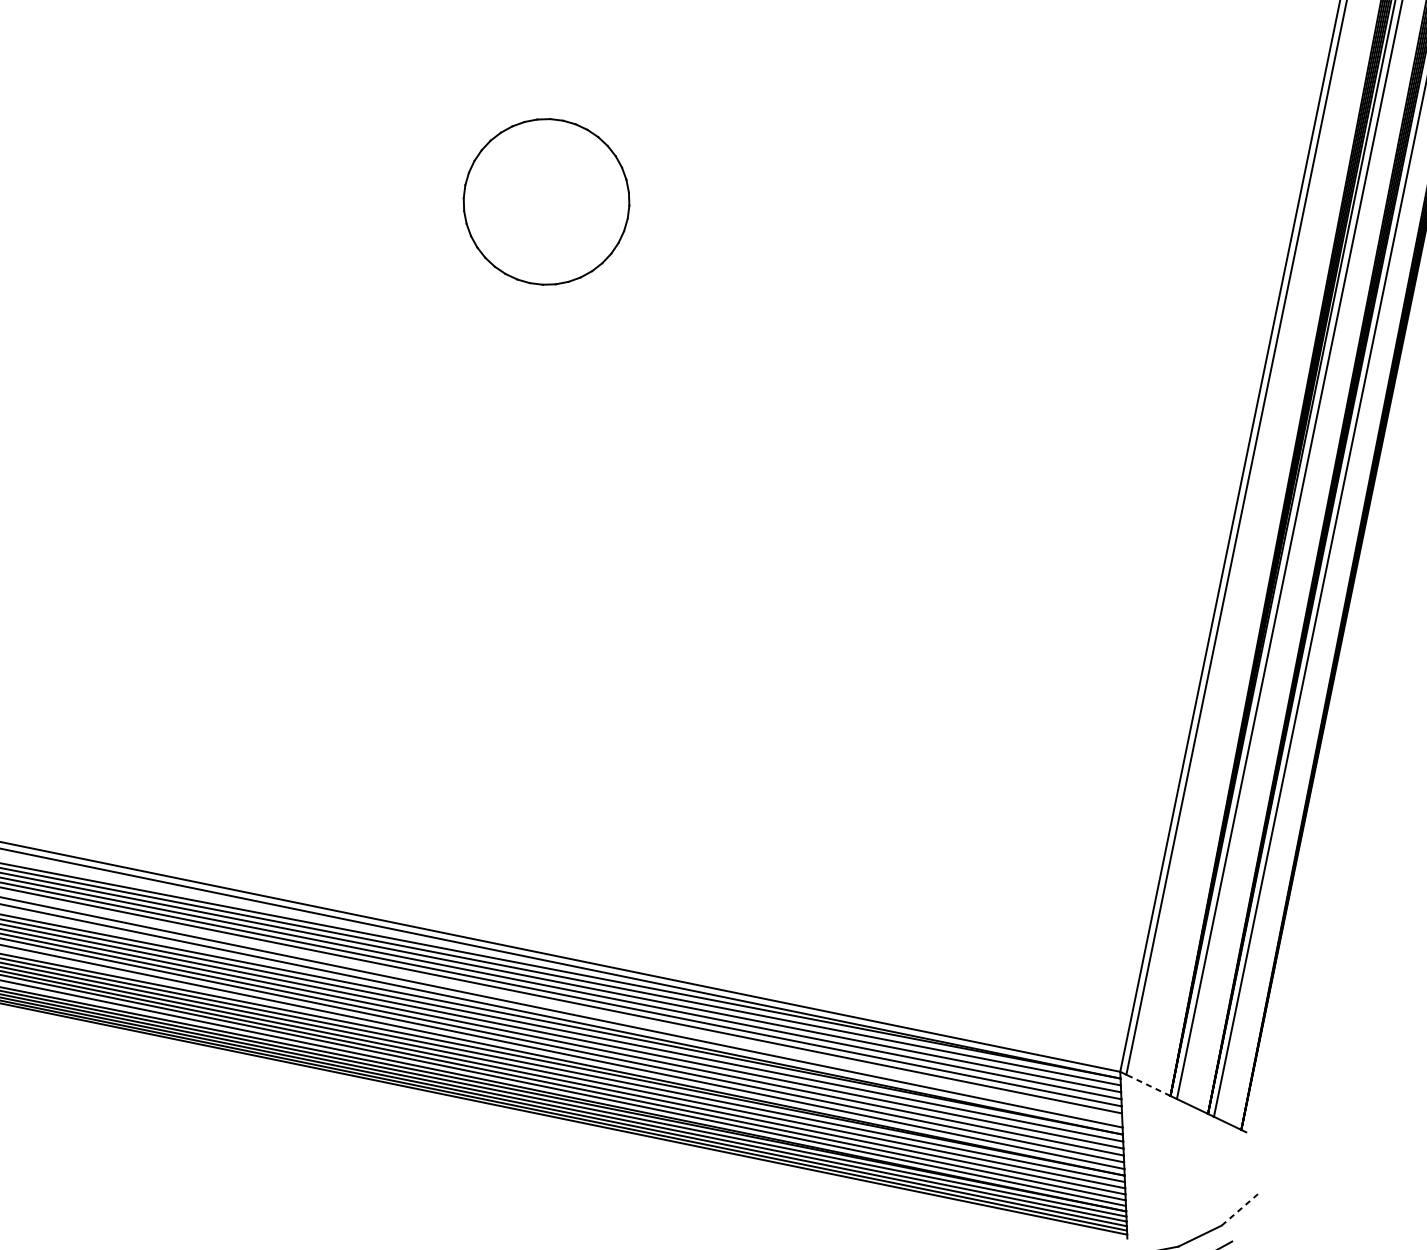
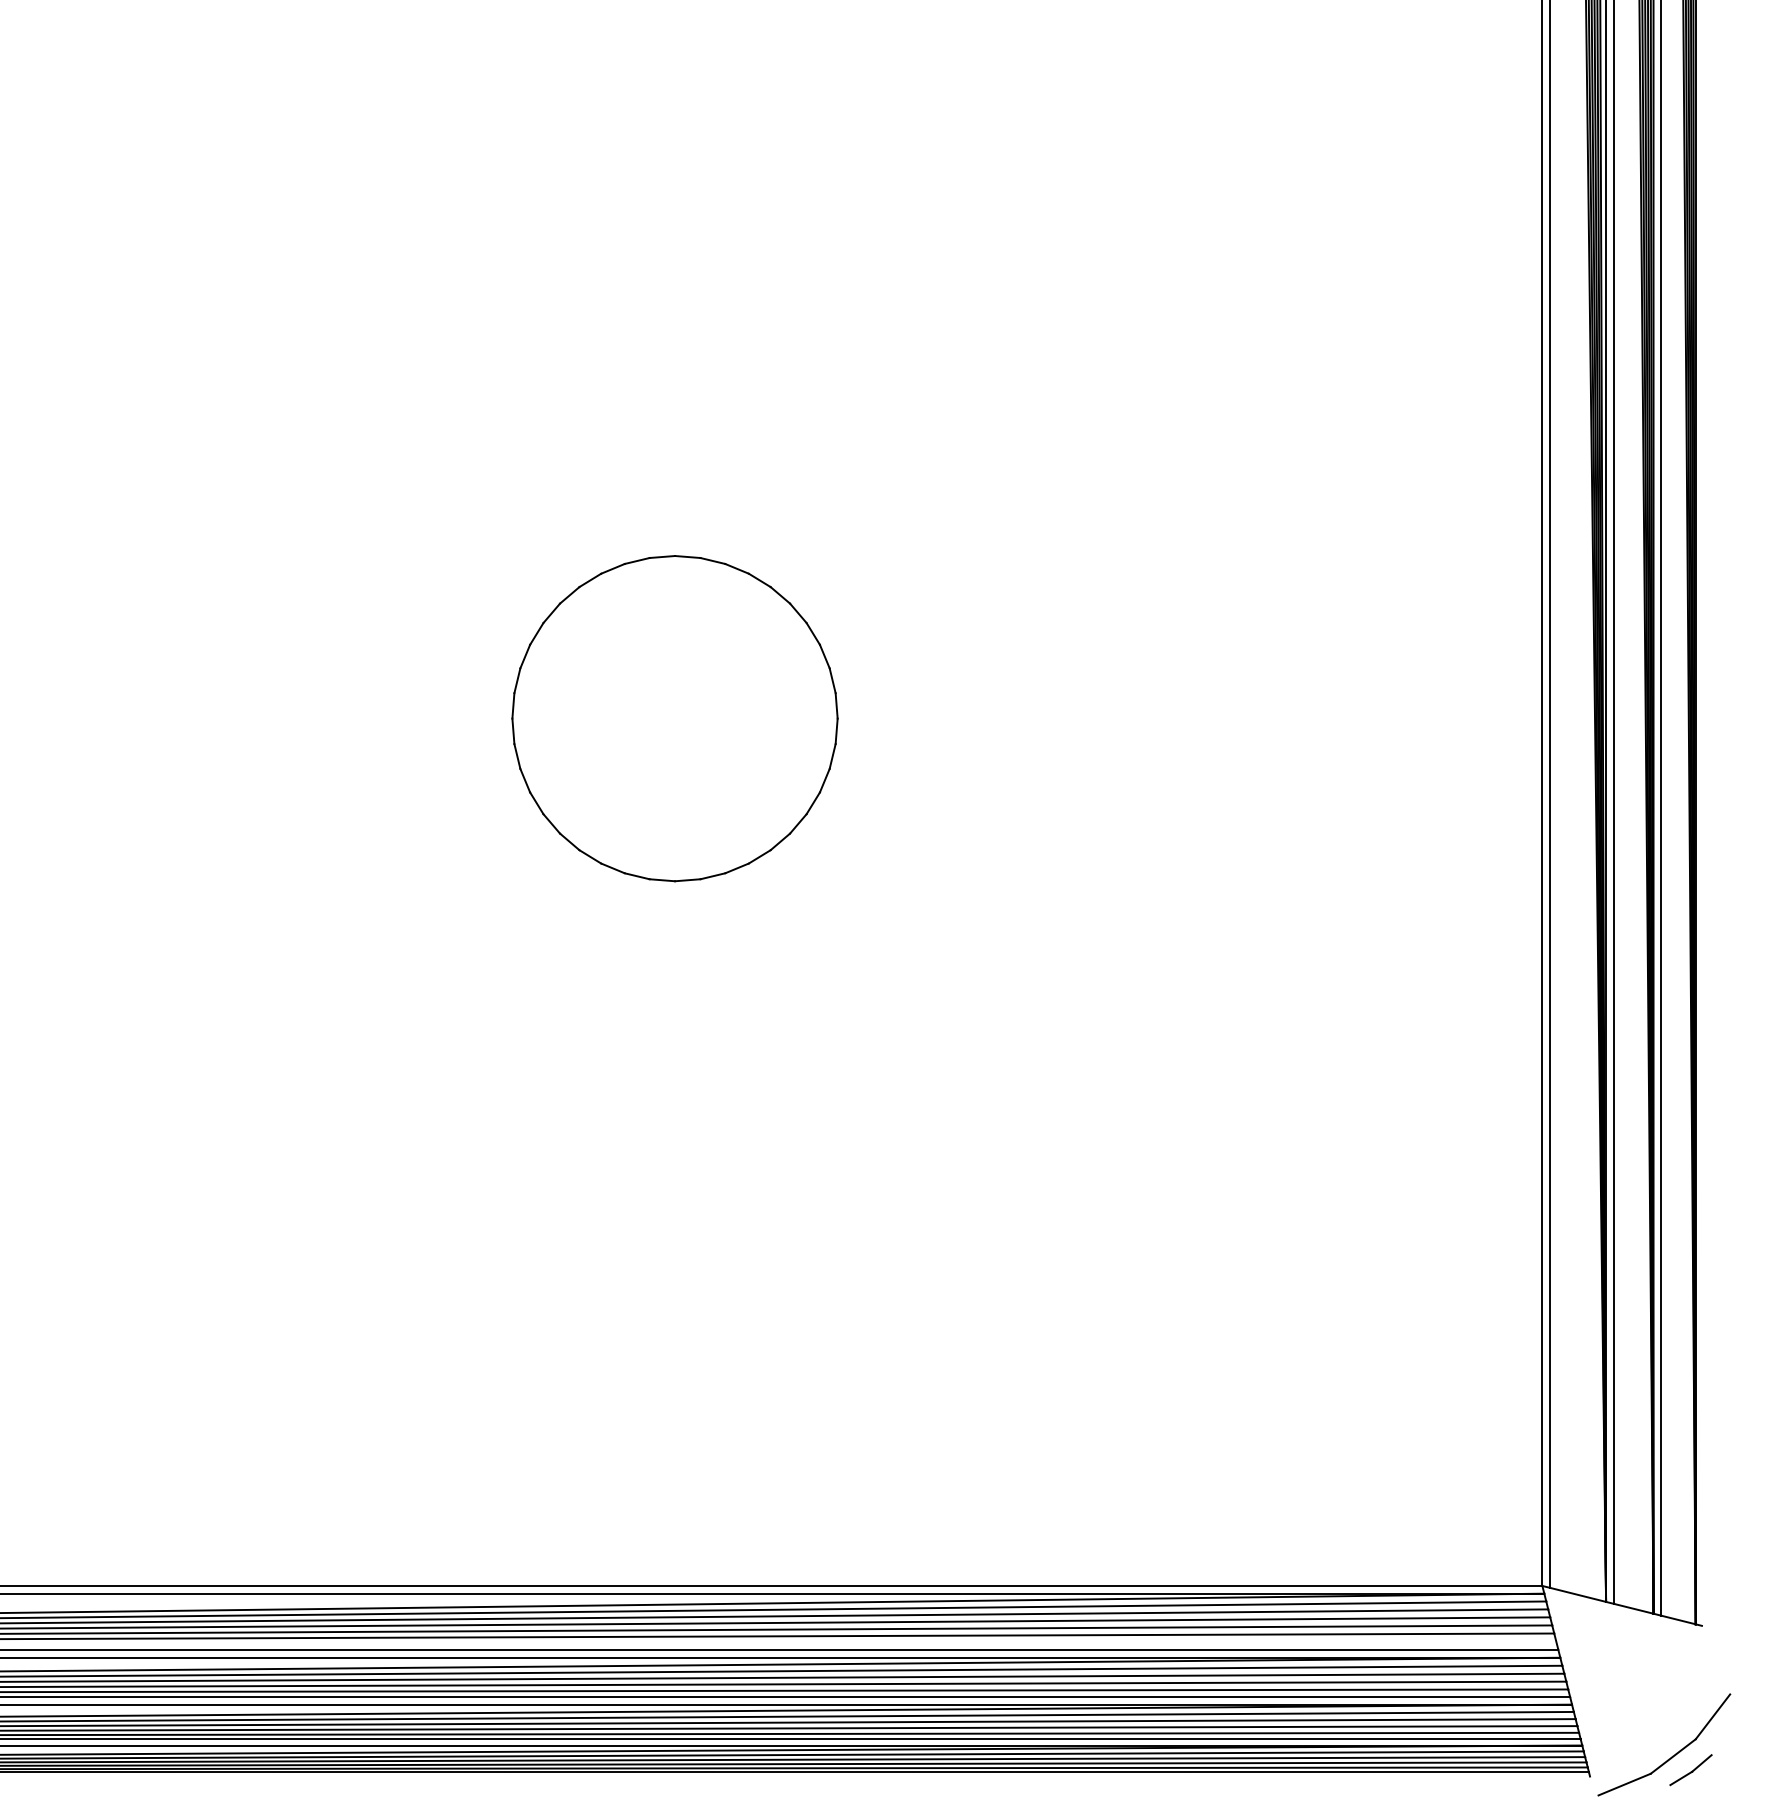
part: (546, 201) -> (674, 718), size x1.67
line: (1148, 1085) -> (1578, 1594), dashed -> solid
line: (1240, 1209) -> (1713, 1716), dashed -> solid

